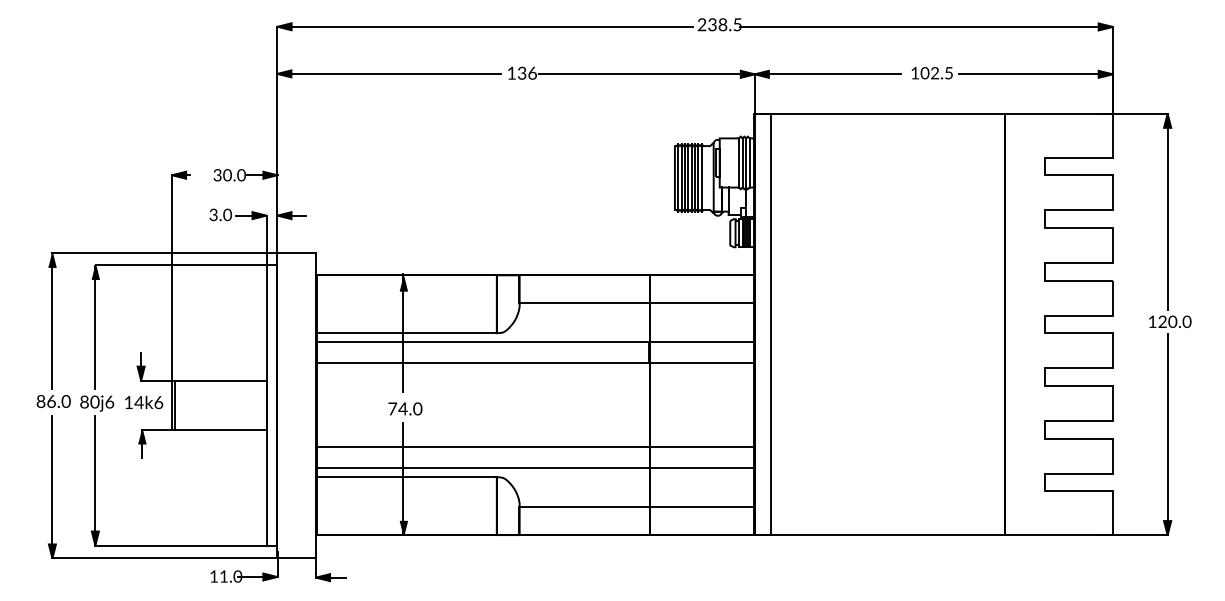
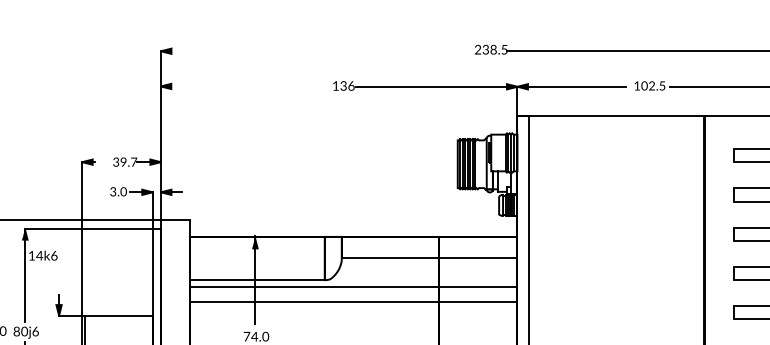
line: (488, 26) -> (318, 51), removed
line: (395, 74) -> (249, 86), removed
text: (234, 175) -> (128, 162), 30.0 -> 39.7
line: (701, 177) -> (477, 163), removed
text: (144, 402) -> (43, 255), moved

